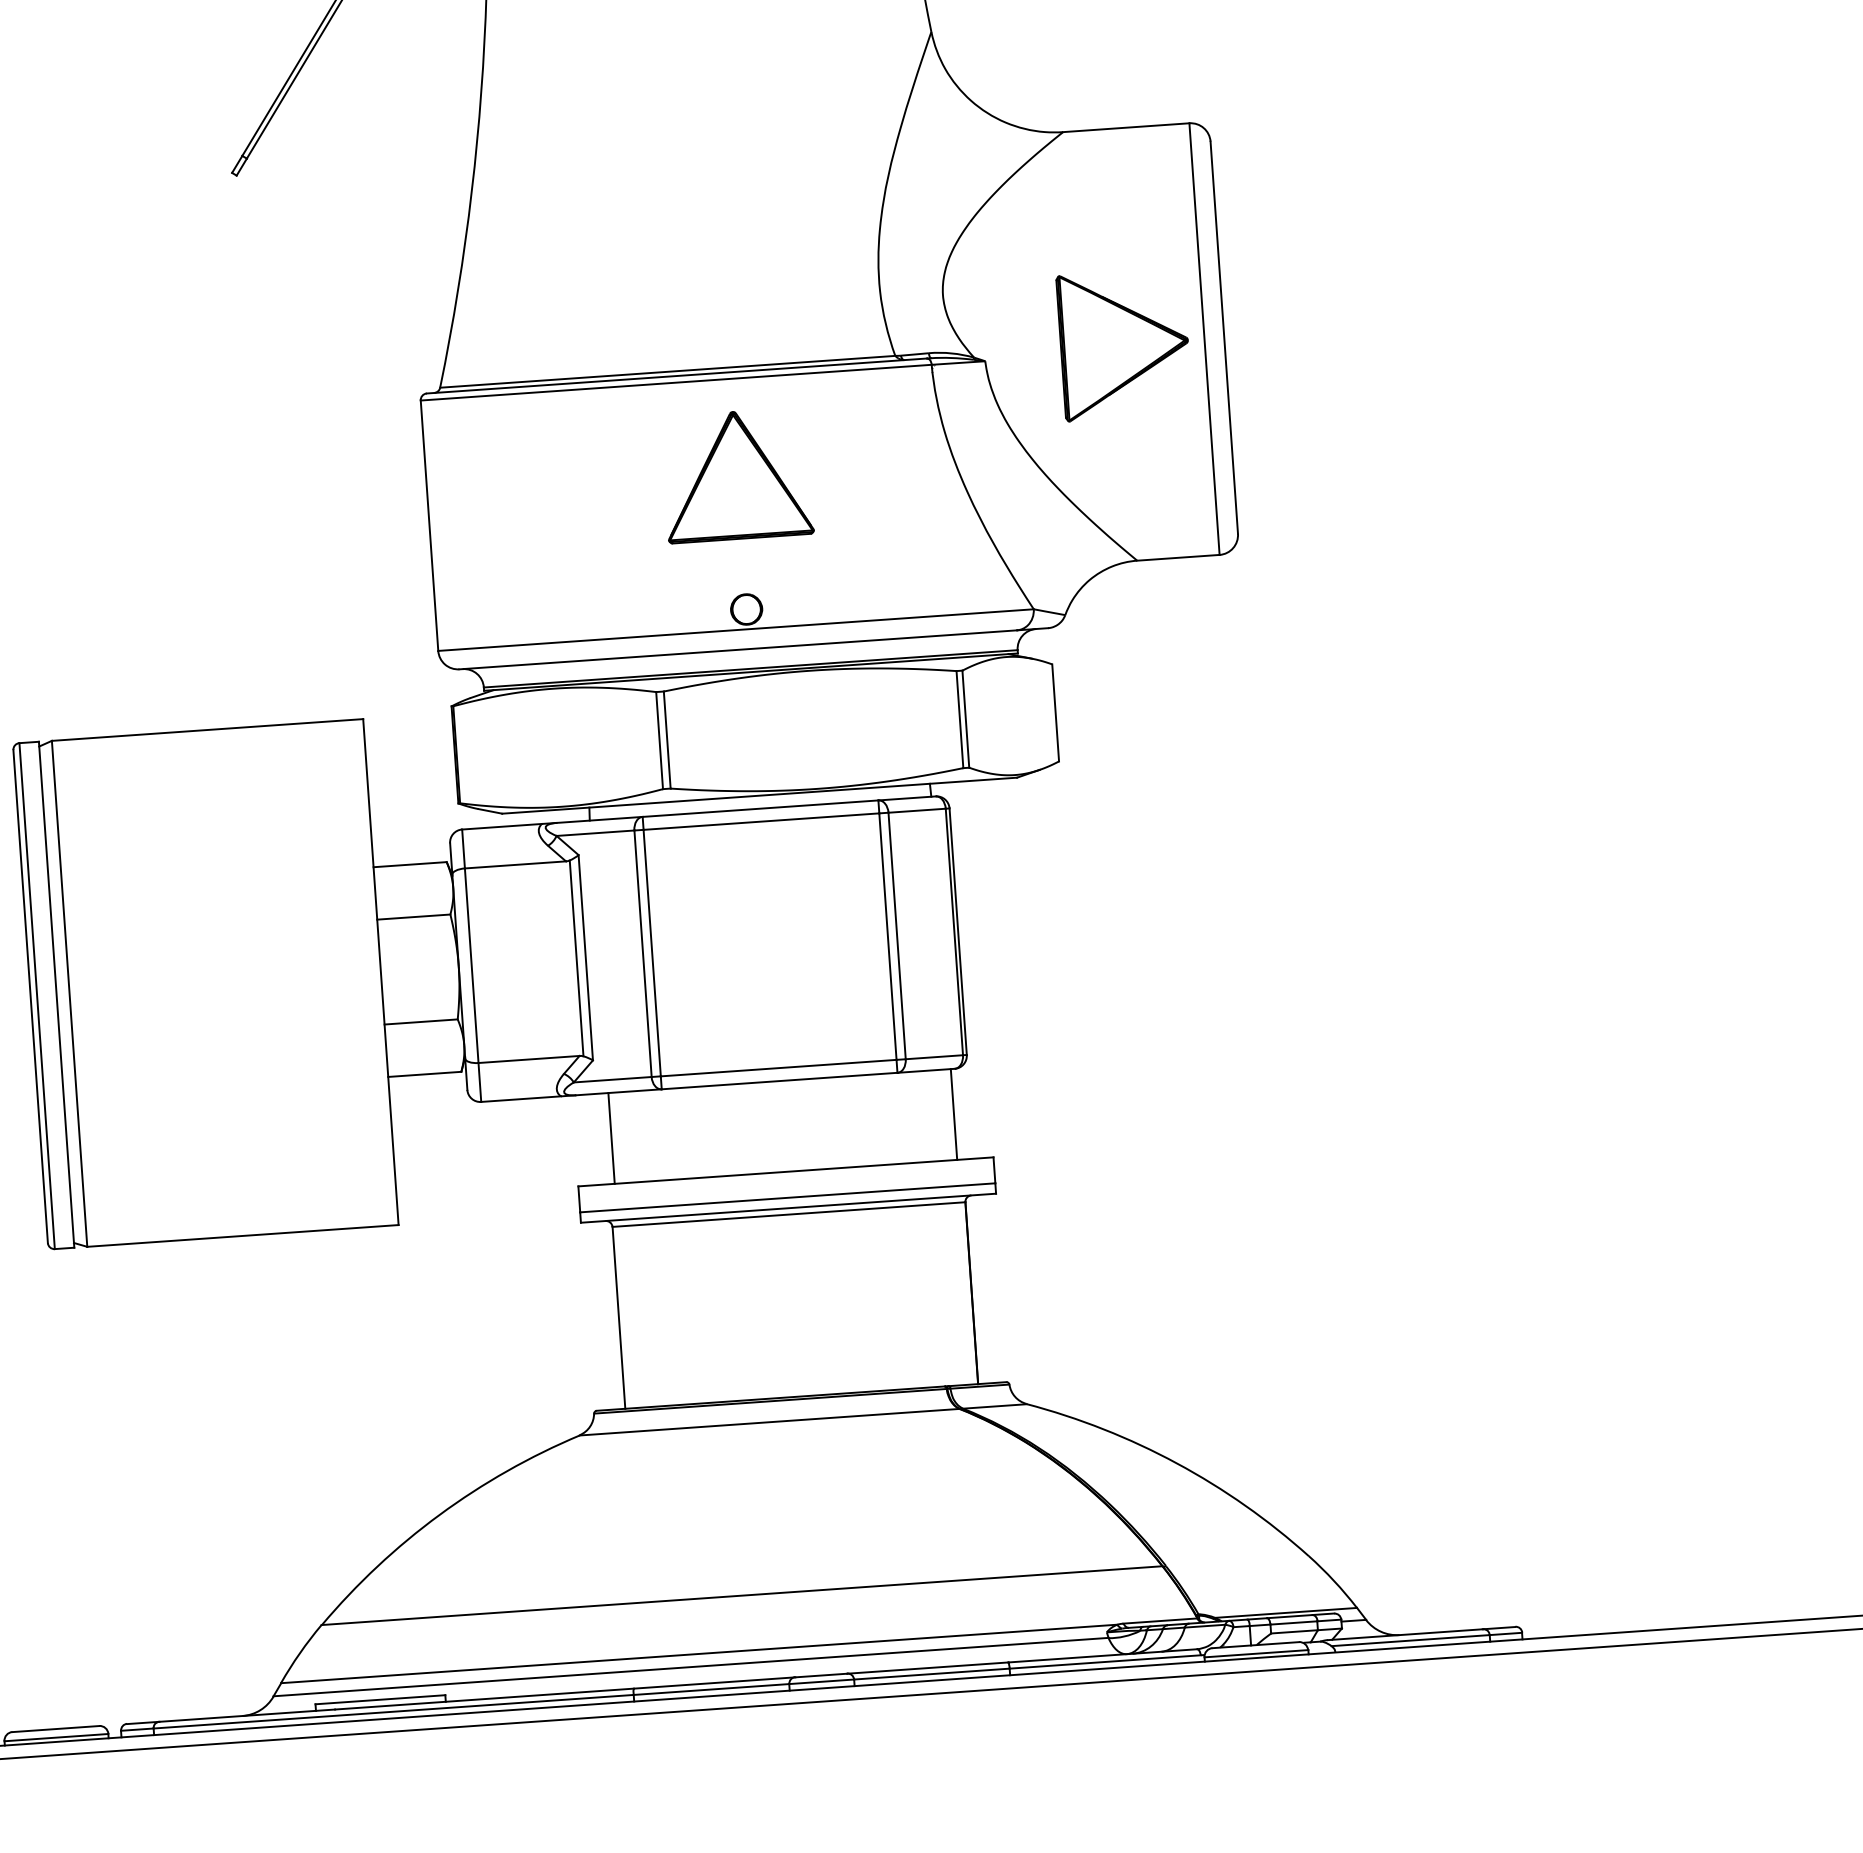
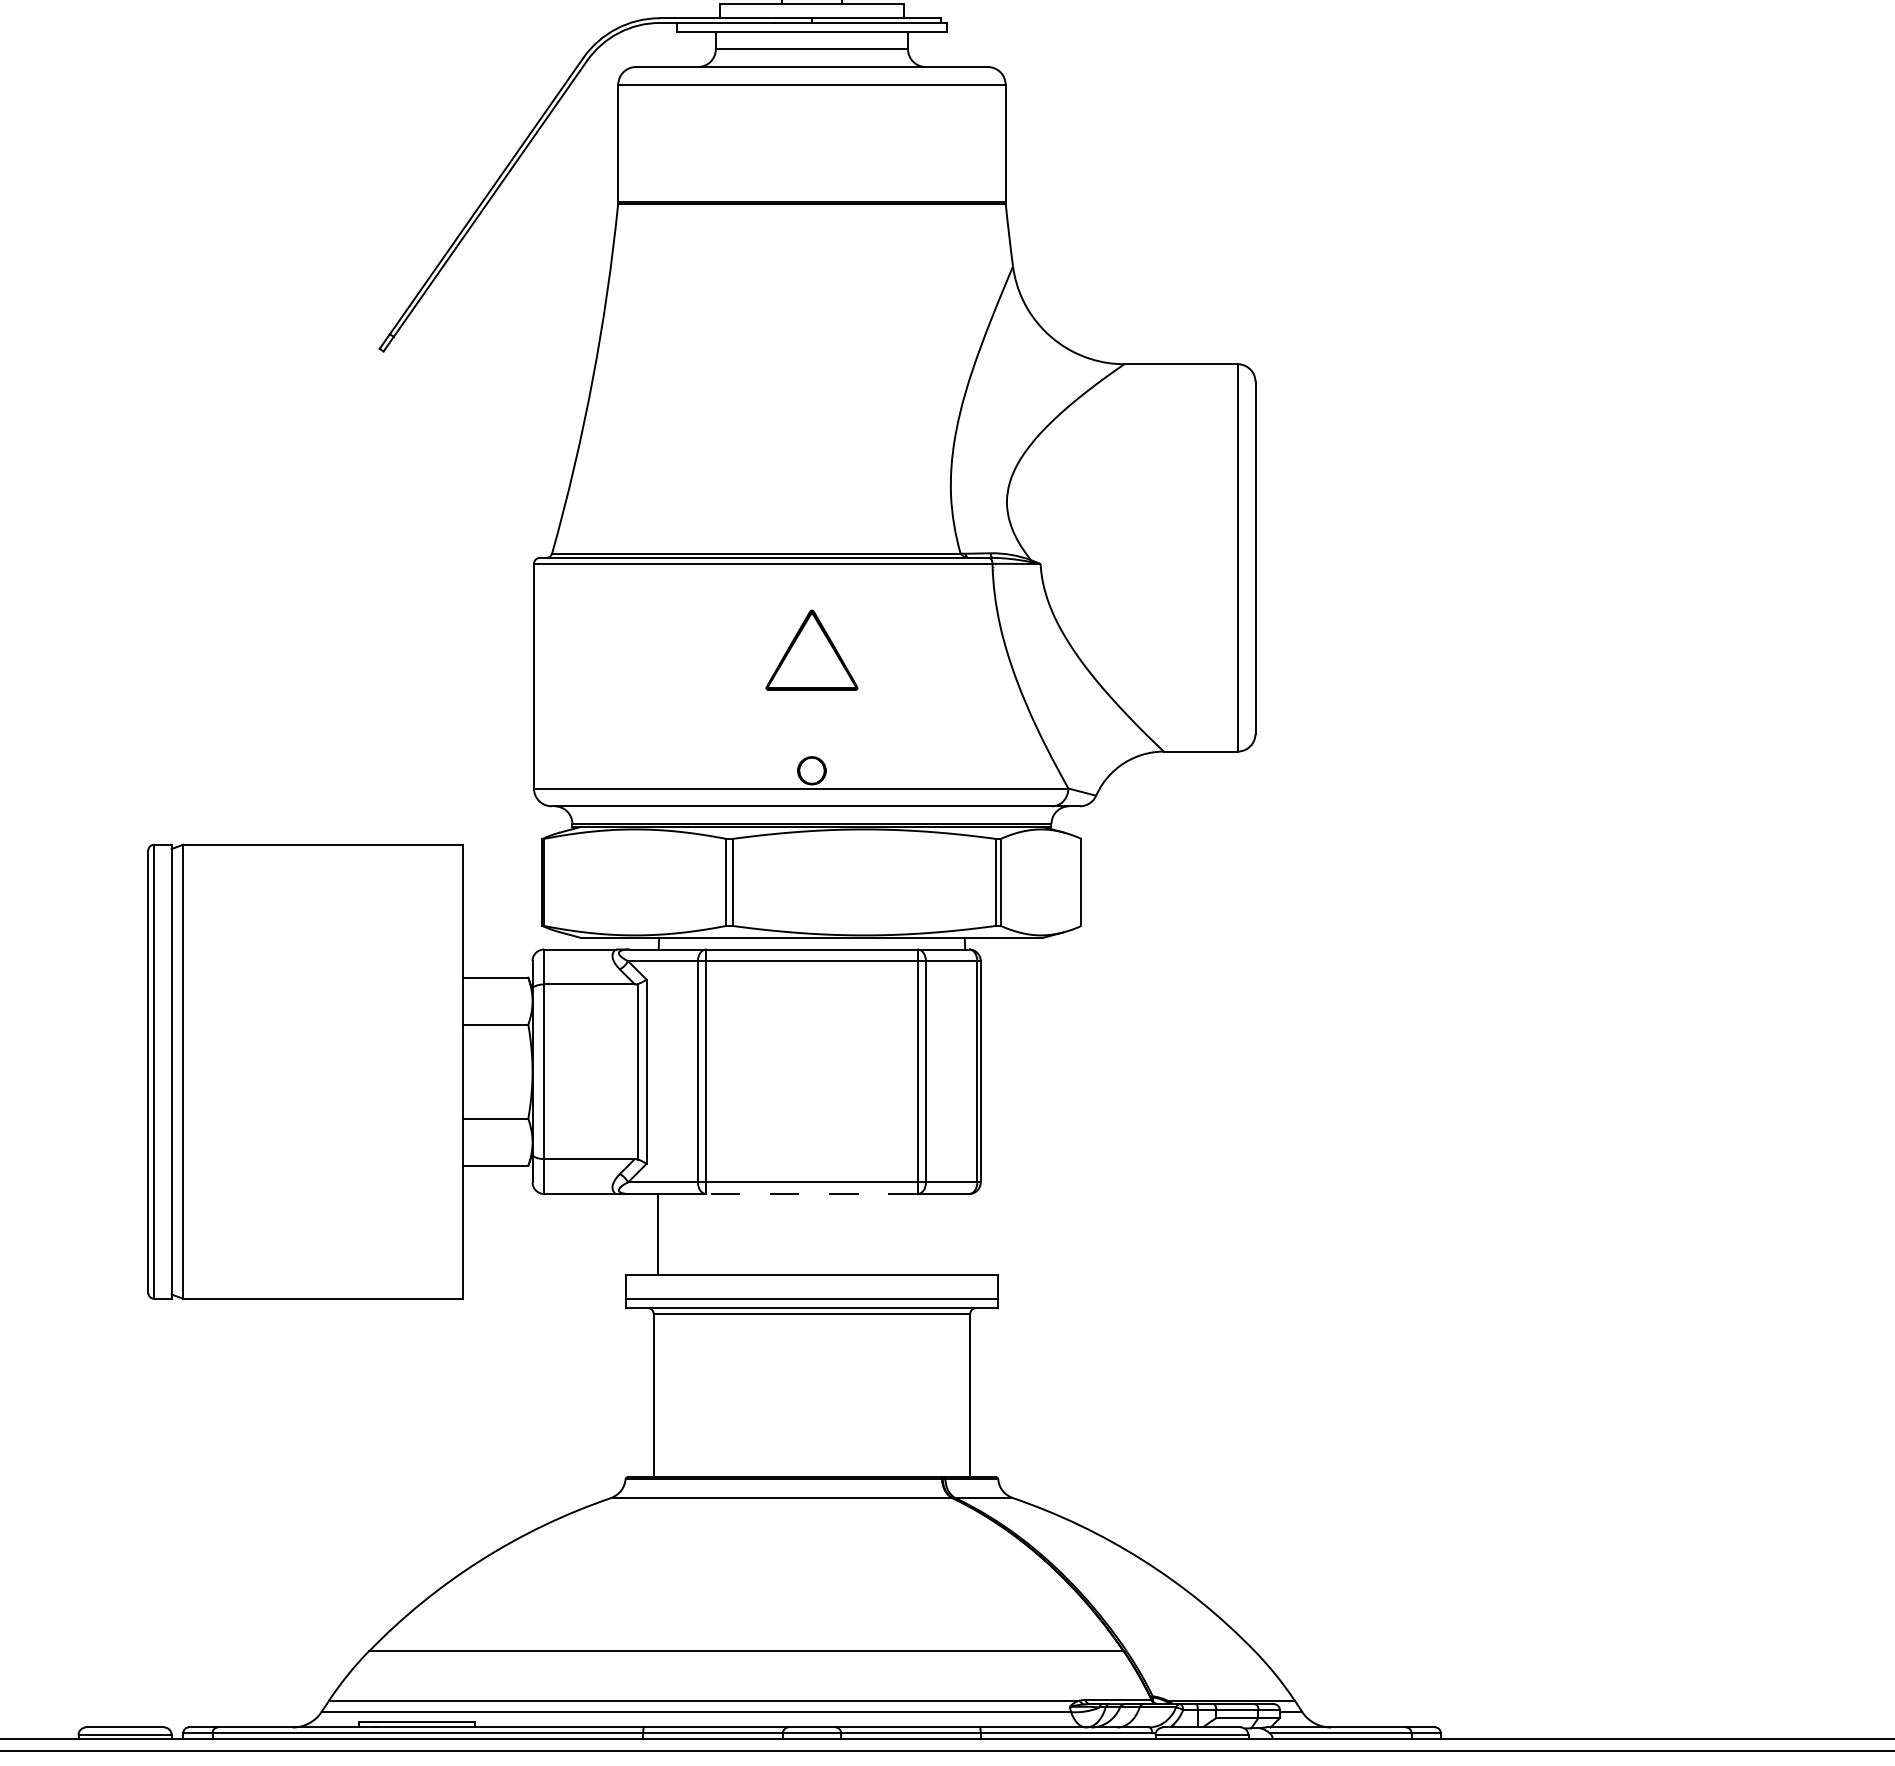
part: (1123, 344) -> (1165, 557), removed
part: (736, 475) -> (811, 650), size x0.7
line: (779, 1080) -> (811, 1193), solid -> dashed
line: (953, 1114) -> (965, 1234), removed

